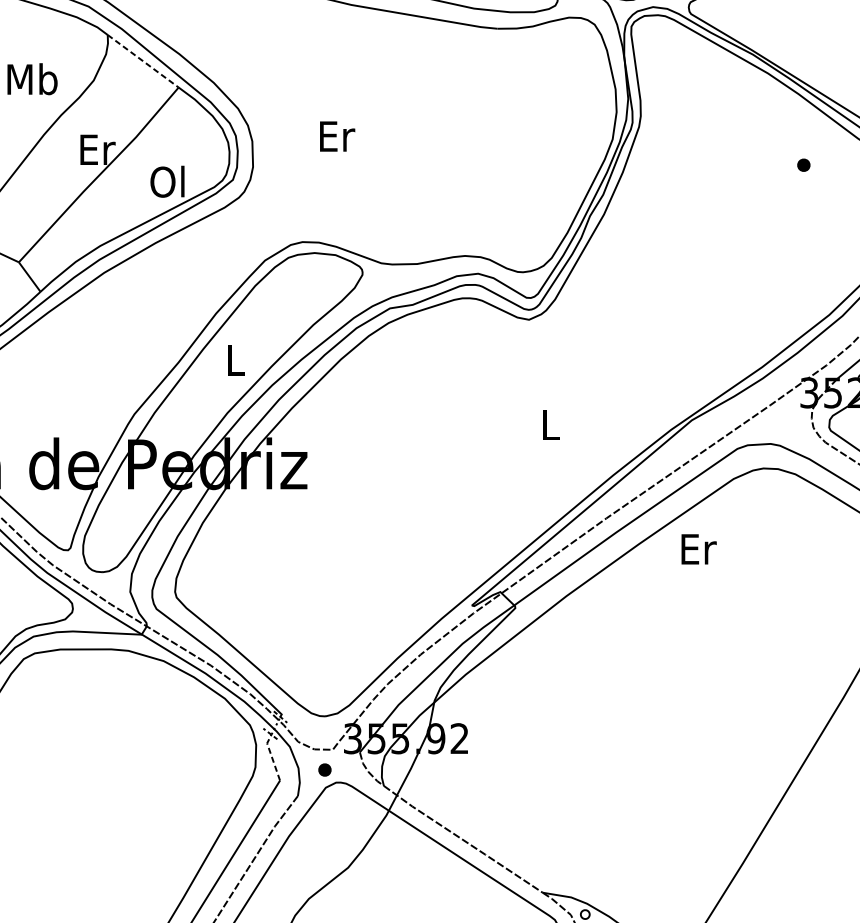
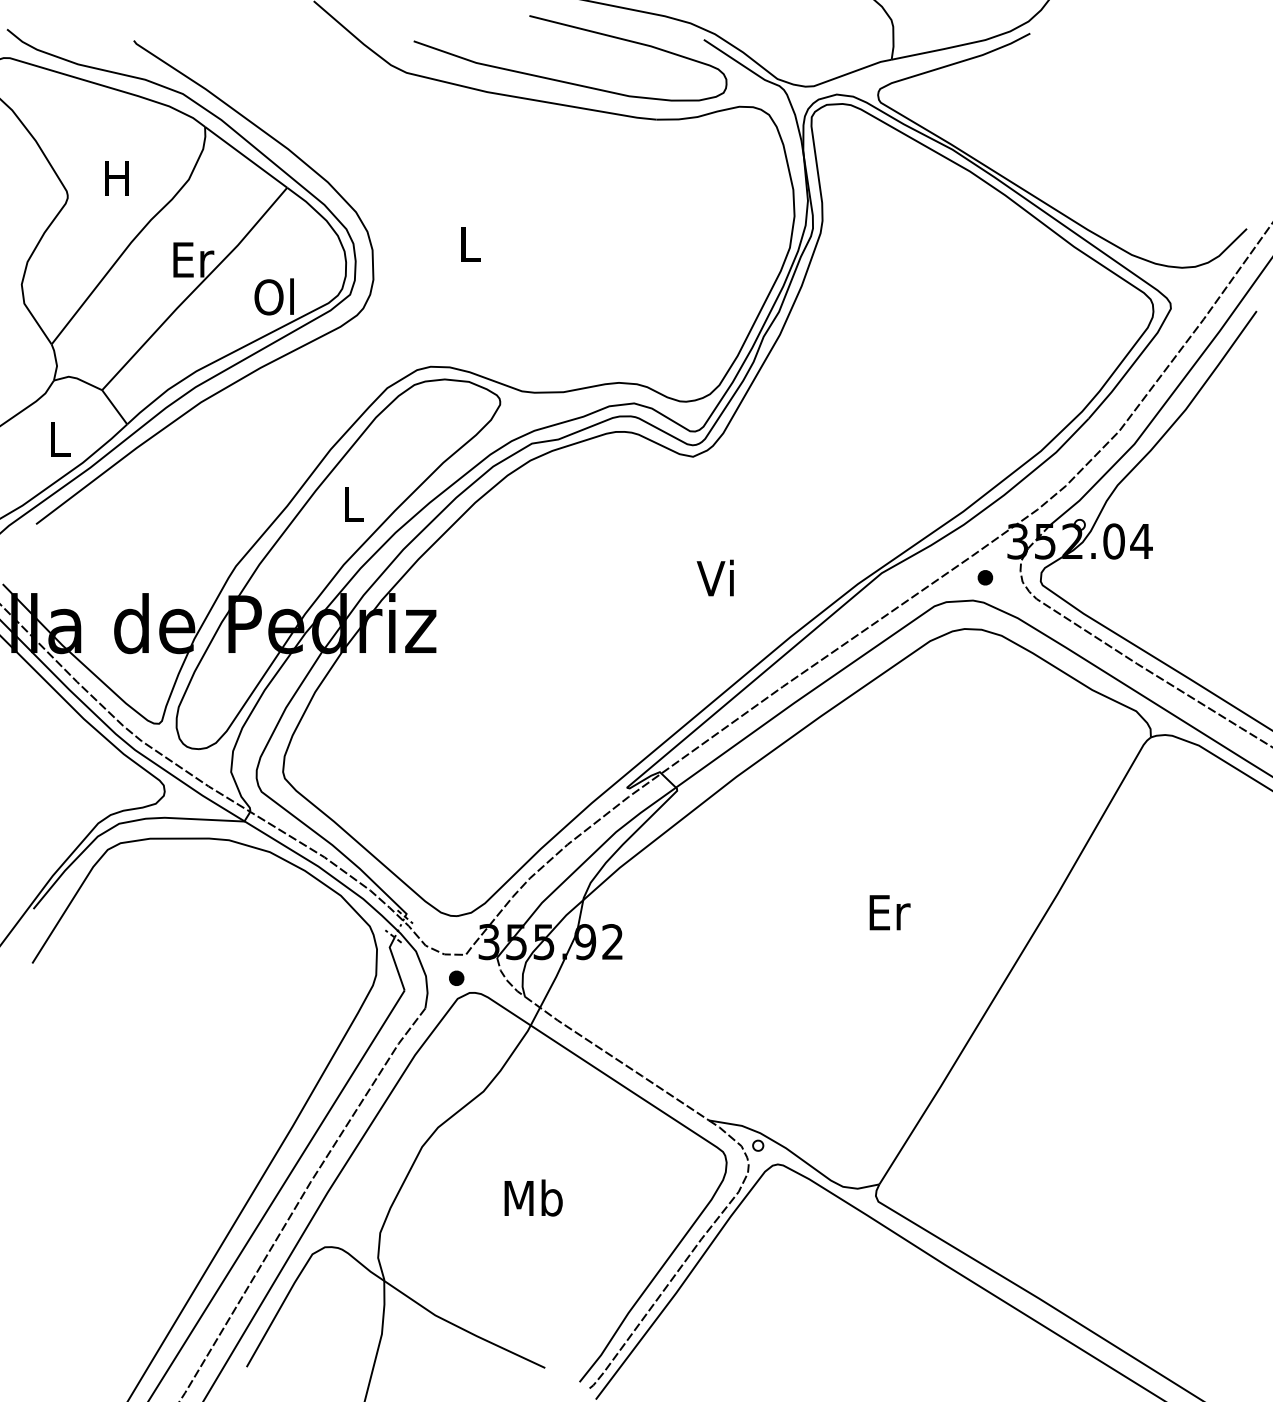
line: (143, 61) -> (246, 157), dashed -> solid
text: (32, 78) -> (117, 177), Mb -> H
text: (337, 136) -> (471, 244), Er -> L
part: (803, 165) -> (985, 577), moved
text: (547, 424) -> (714, 577), L -> Vi
text: (698, 549) -> (889, 912), moved
line: (271, 756) -> (394, 962), dashed -> solid

